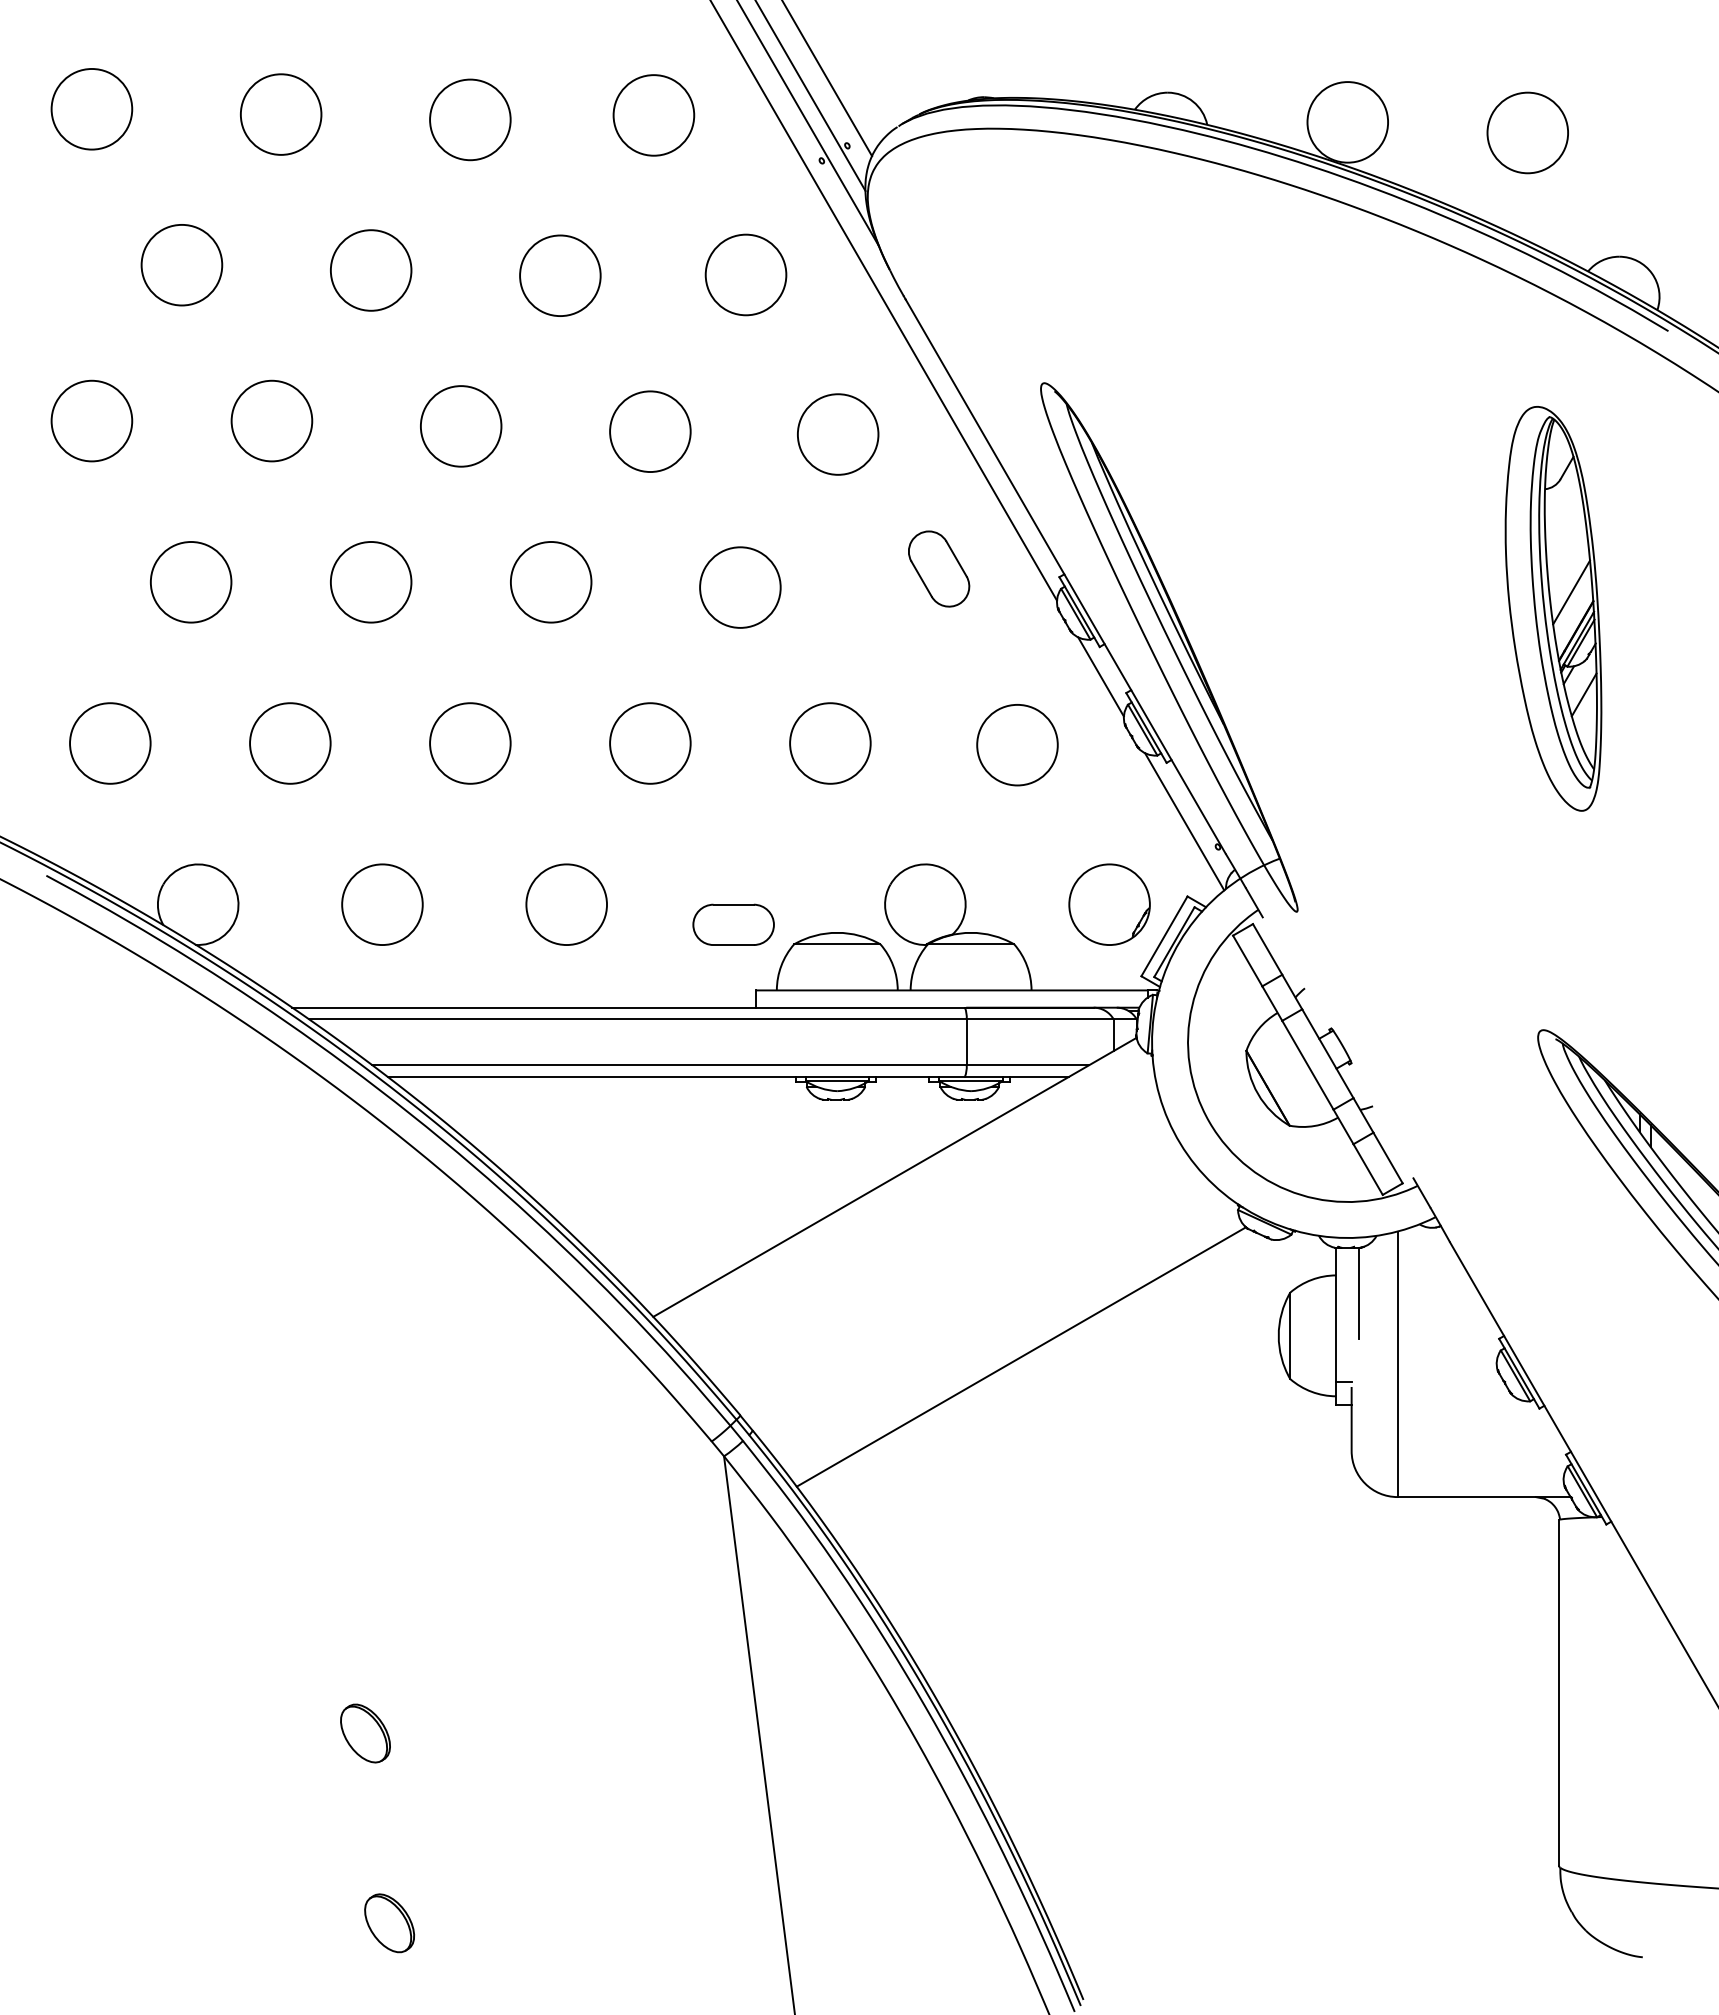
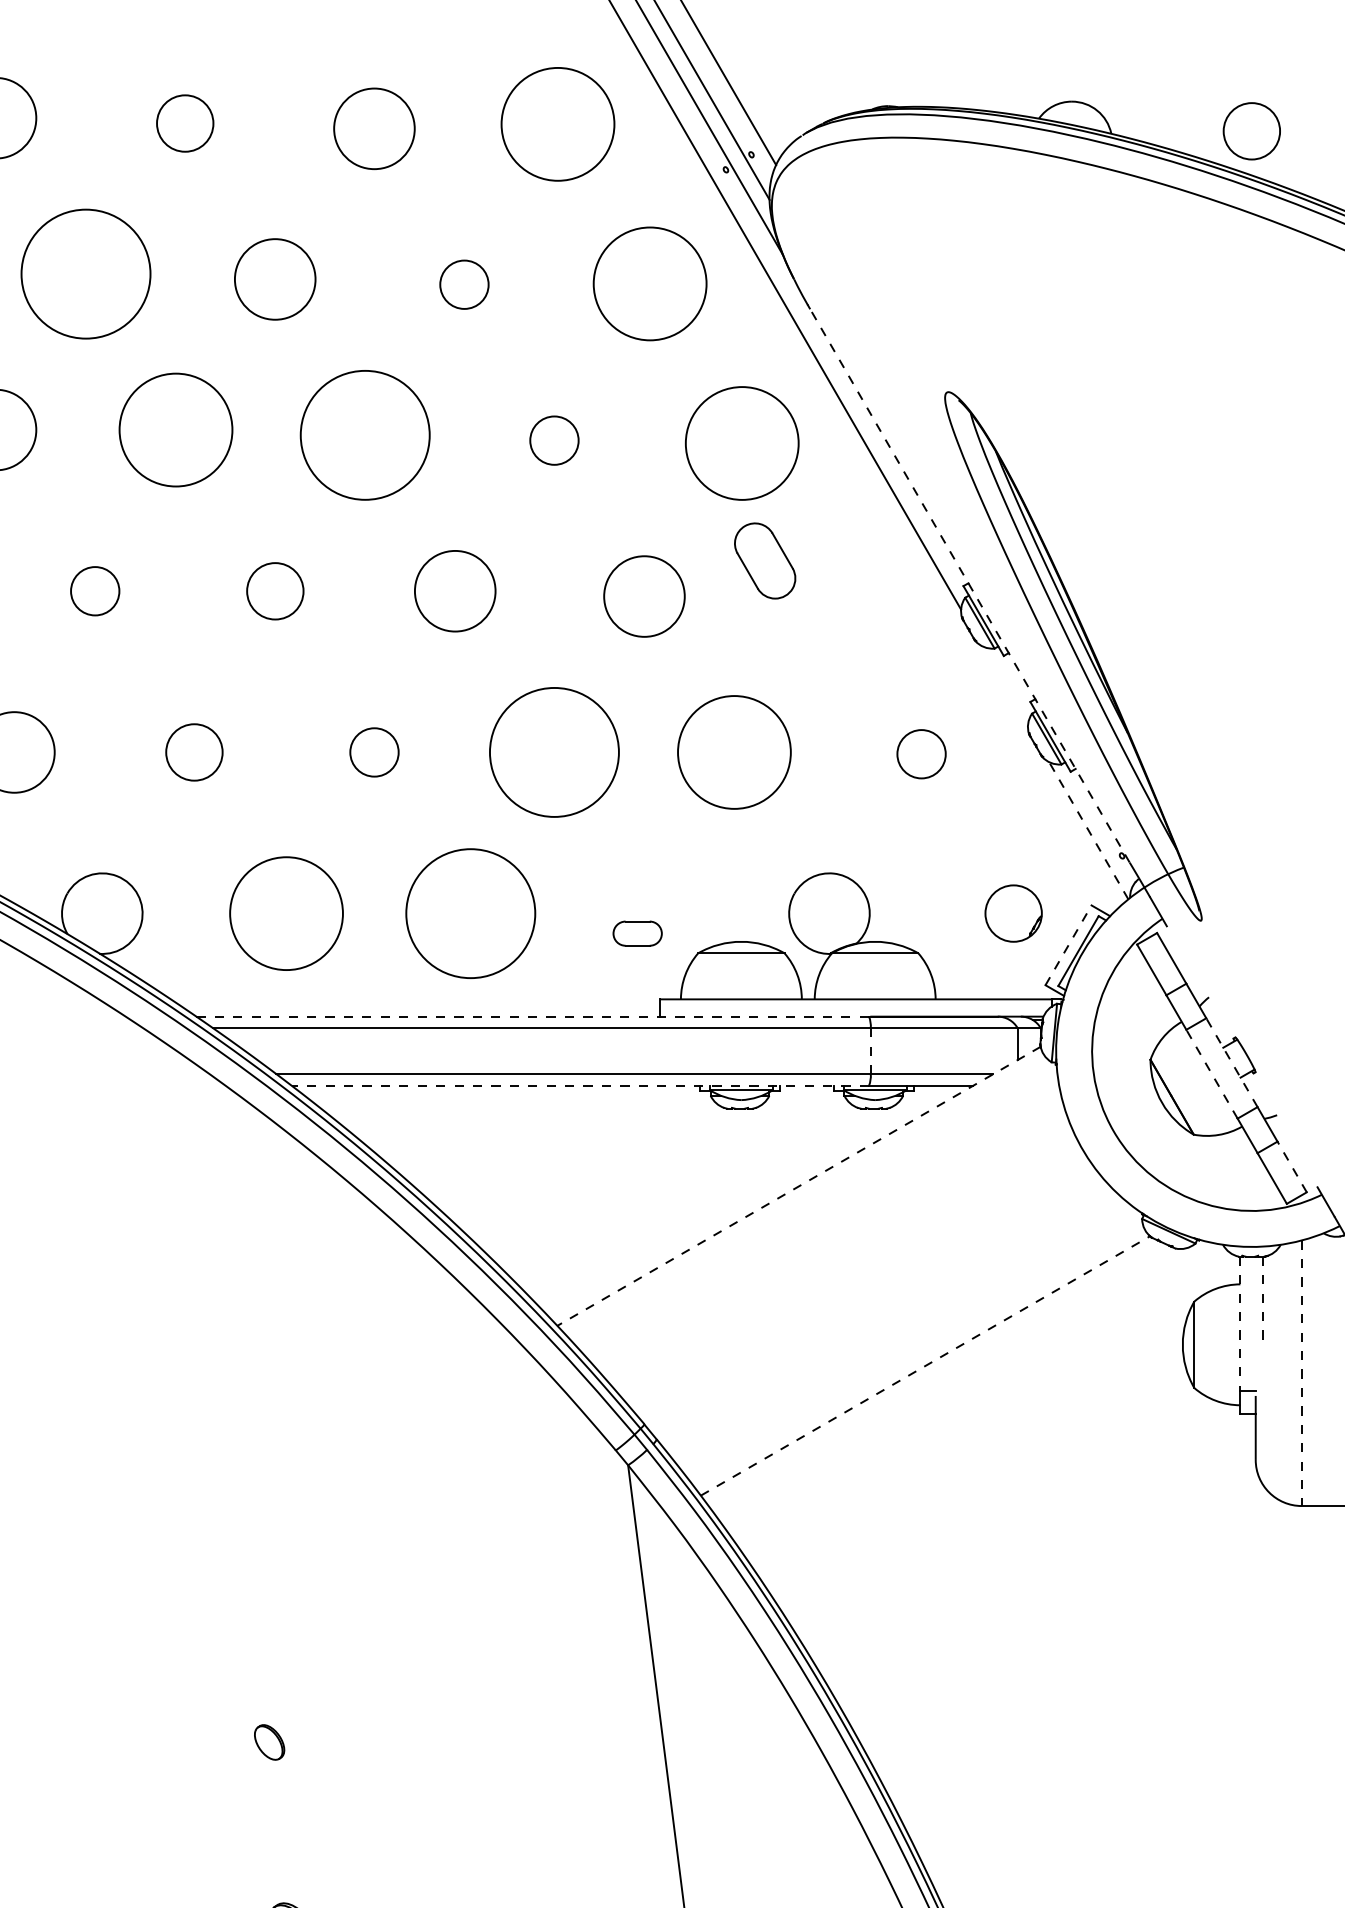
circle: (280, 114) -> (184, 123), size x0.7
circle: (653, 115) -> (557, 124), size x1.4
circle: (1347, 122) -> (1251, 131), size x0.7
circle: (181, 264) -> (85, 273), size x1.6
circle: (745, 274) -> (649, 283), size x1.4
circle: (560, 275) -> (464, 284), size x0.6
circle: (271, 420) -> (175, 429), size x1.4
circle: (460, 426) -> (364, 435), size x1.6
circle: (650, 431) -> (554, 440), size x0.6
circle: (837, 434) -> (741, 443), size x1.4
part: (939, 568) -> (765, 560), moved
line: (1065, 576) -> (969, 585), solid -> dashed
circle: (190, 582) -> (94, 591), size x0.6
circle: (371, 582) -> (275, 591), size x0.7
line: (1100, 676) -> (1004, 685), removed
circle: (290, 743) -> (194, 752), size x0.7
circle: (470, 743) -> (374, 752), size x0.6
circle: (650, 743) -> (554, 752), size x1.6
circle: (830, 743) -> (734, 752), size x1.4
circle: (1017, 745) -> (921, 754), size x0.6
line: (1184, 821) -> (1088, 830), solid -> dashed
circle: (382, 904) -> (286, 913), size x1.4
circle: (566, 904) -> (470, 913), size x1.6
part: (1109, 904) -> (1013, 913), size x0.7
part: (733, 924) -> (637, 933), size x0.6
line: (1164, 935) -> (1068, 944), solid -> dashed
line: (629, 1007) -> (533, 1016), solid -> dashed
line: (966, 1042) -> (870, 1051), solid -> dashed
line: (1327, 1053) -> (1231, 1062), solid -> dashed
line: (1307, 1064) -> (1211, 1073), solid -> dashed
line: (676, 1076) -> (580, 1085), solid -> dashed
line: (1387, 1157) -> (1291, 1166), solid -> dashed
line: (894, 1177) -> (798, 1186), solid -> dashed
line: (1359, 1293) -> (1263, 1302), solid -> dashed
line: (1336, 1315) -> (1240, 1324), solid -> dashed
line: (1021, 1356) -> (925, 1365), solid -> dashed
line: (1397, 1364) -> (1301, 1373), solid -> dashed
part: (365, 1733) -> (269, 1742), size x0.6

